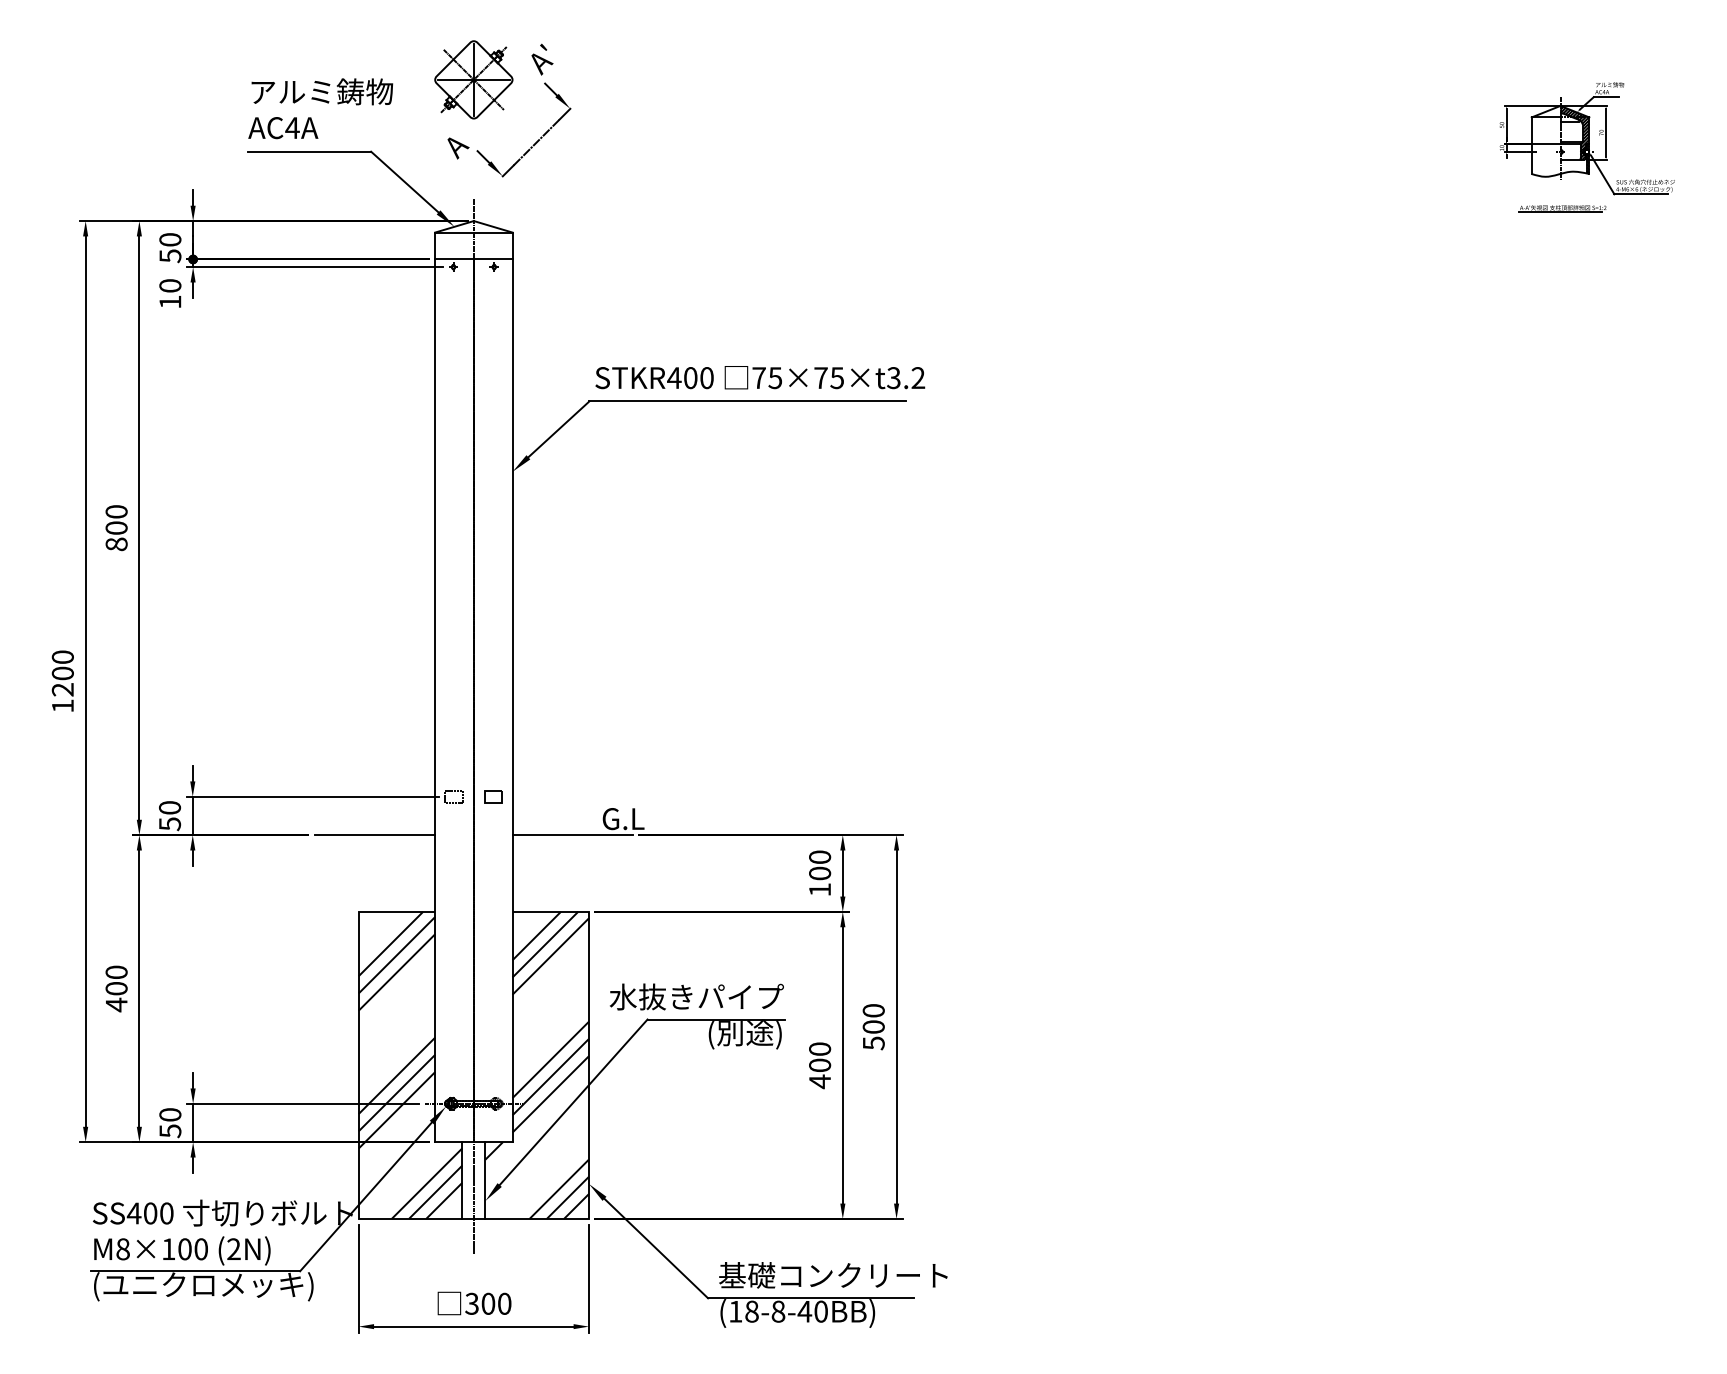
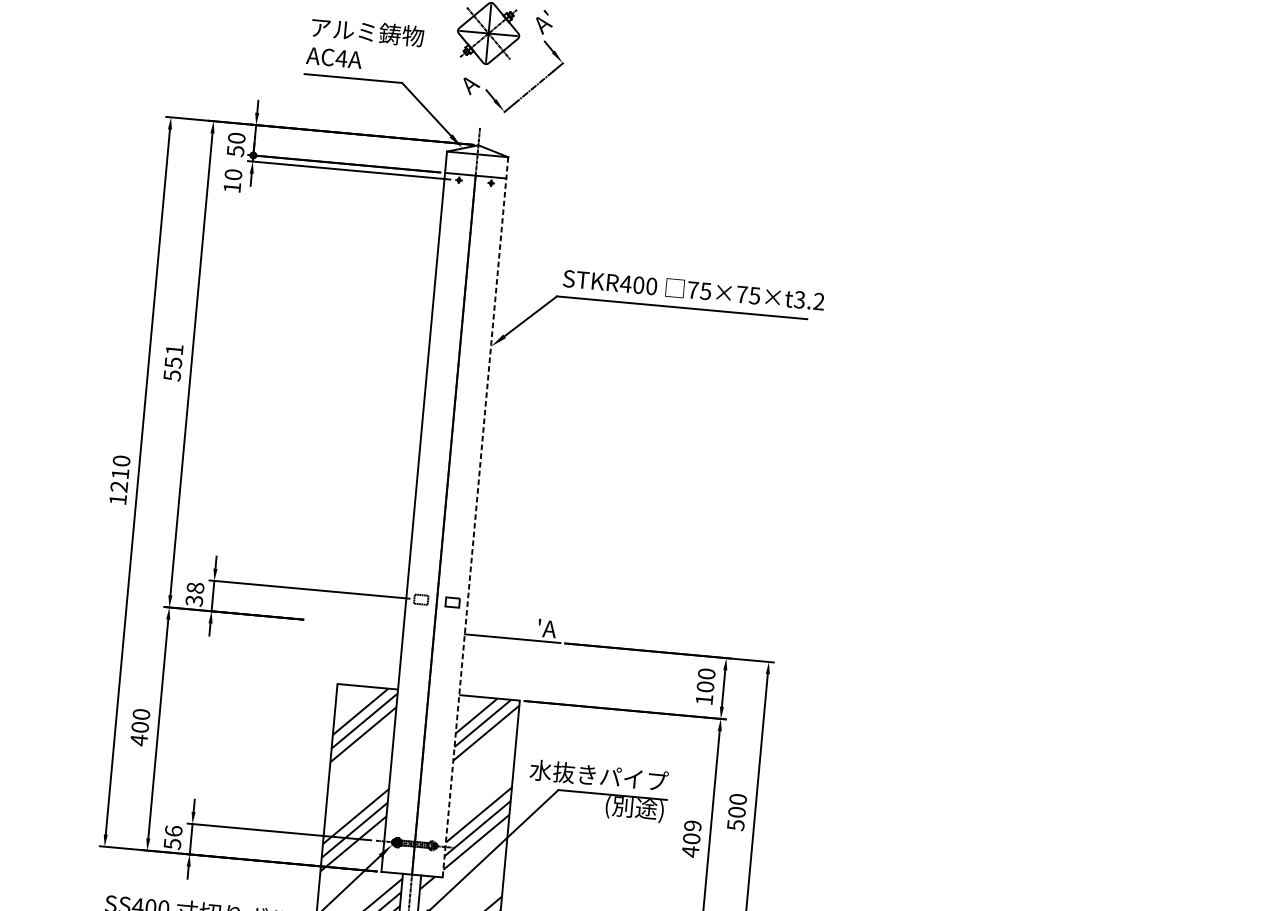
text: (116, 528) -> (173, 362), 800 -> 551
text: (62, 673) -> (120, 473), 1200 -> 1210
line: (512, 687) -> (475, 517), solid -> dashed
text: (169, 815) -> (194, 594), 50 -> 38
text: (623, 818) -> (553, 629), G.L -> 'A
line: (374, 835) -> (355, 624), removed
text: (820, 1048) -> (693, 825), 400 -> 409
text: (170, 1114) -> (173, 830), 50 -> 56

